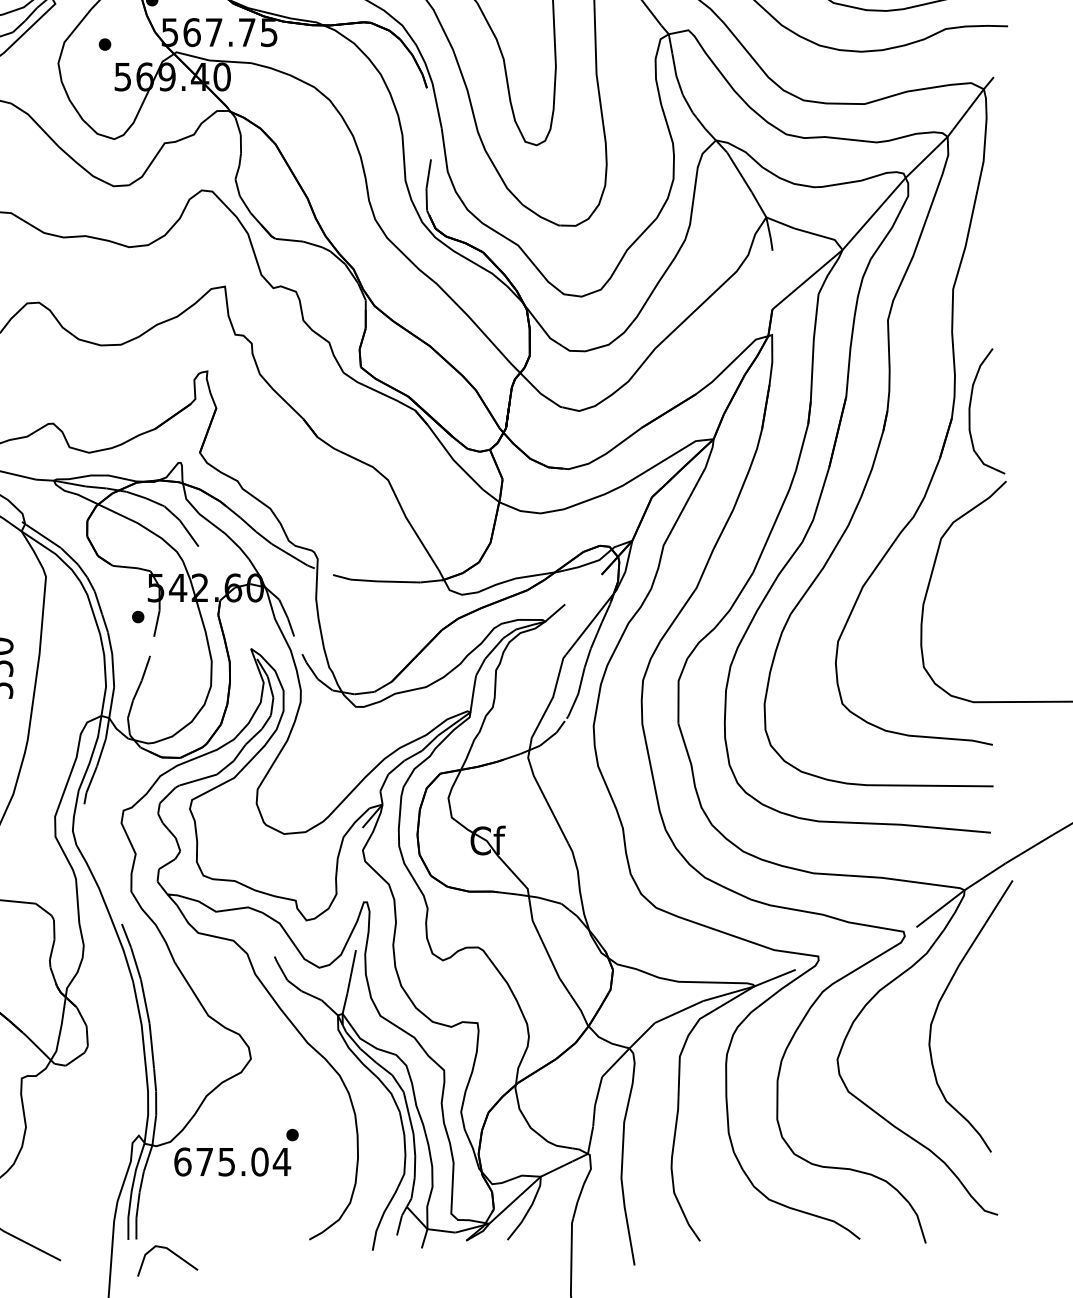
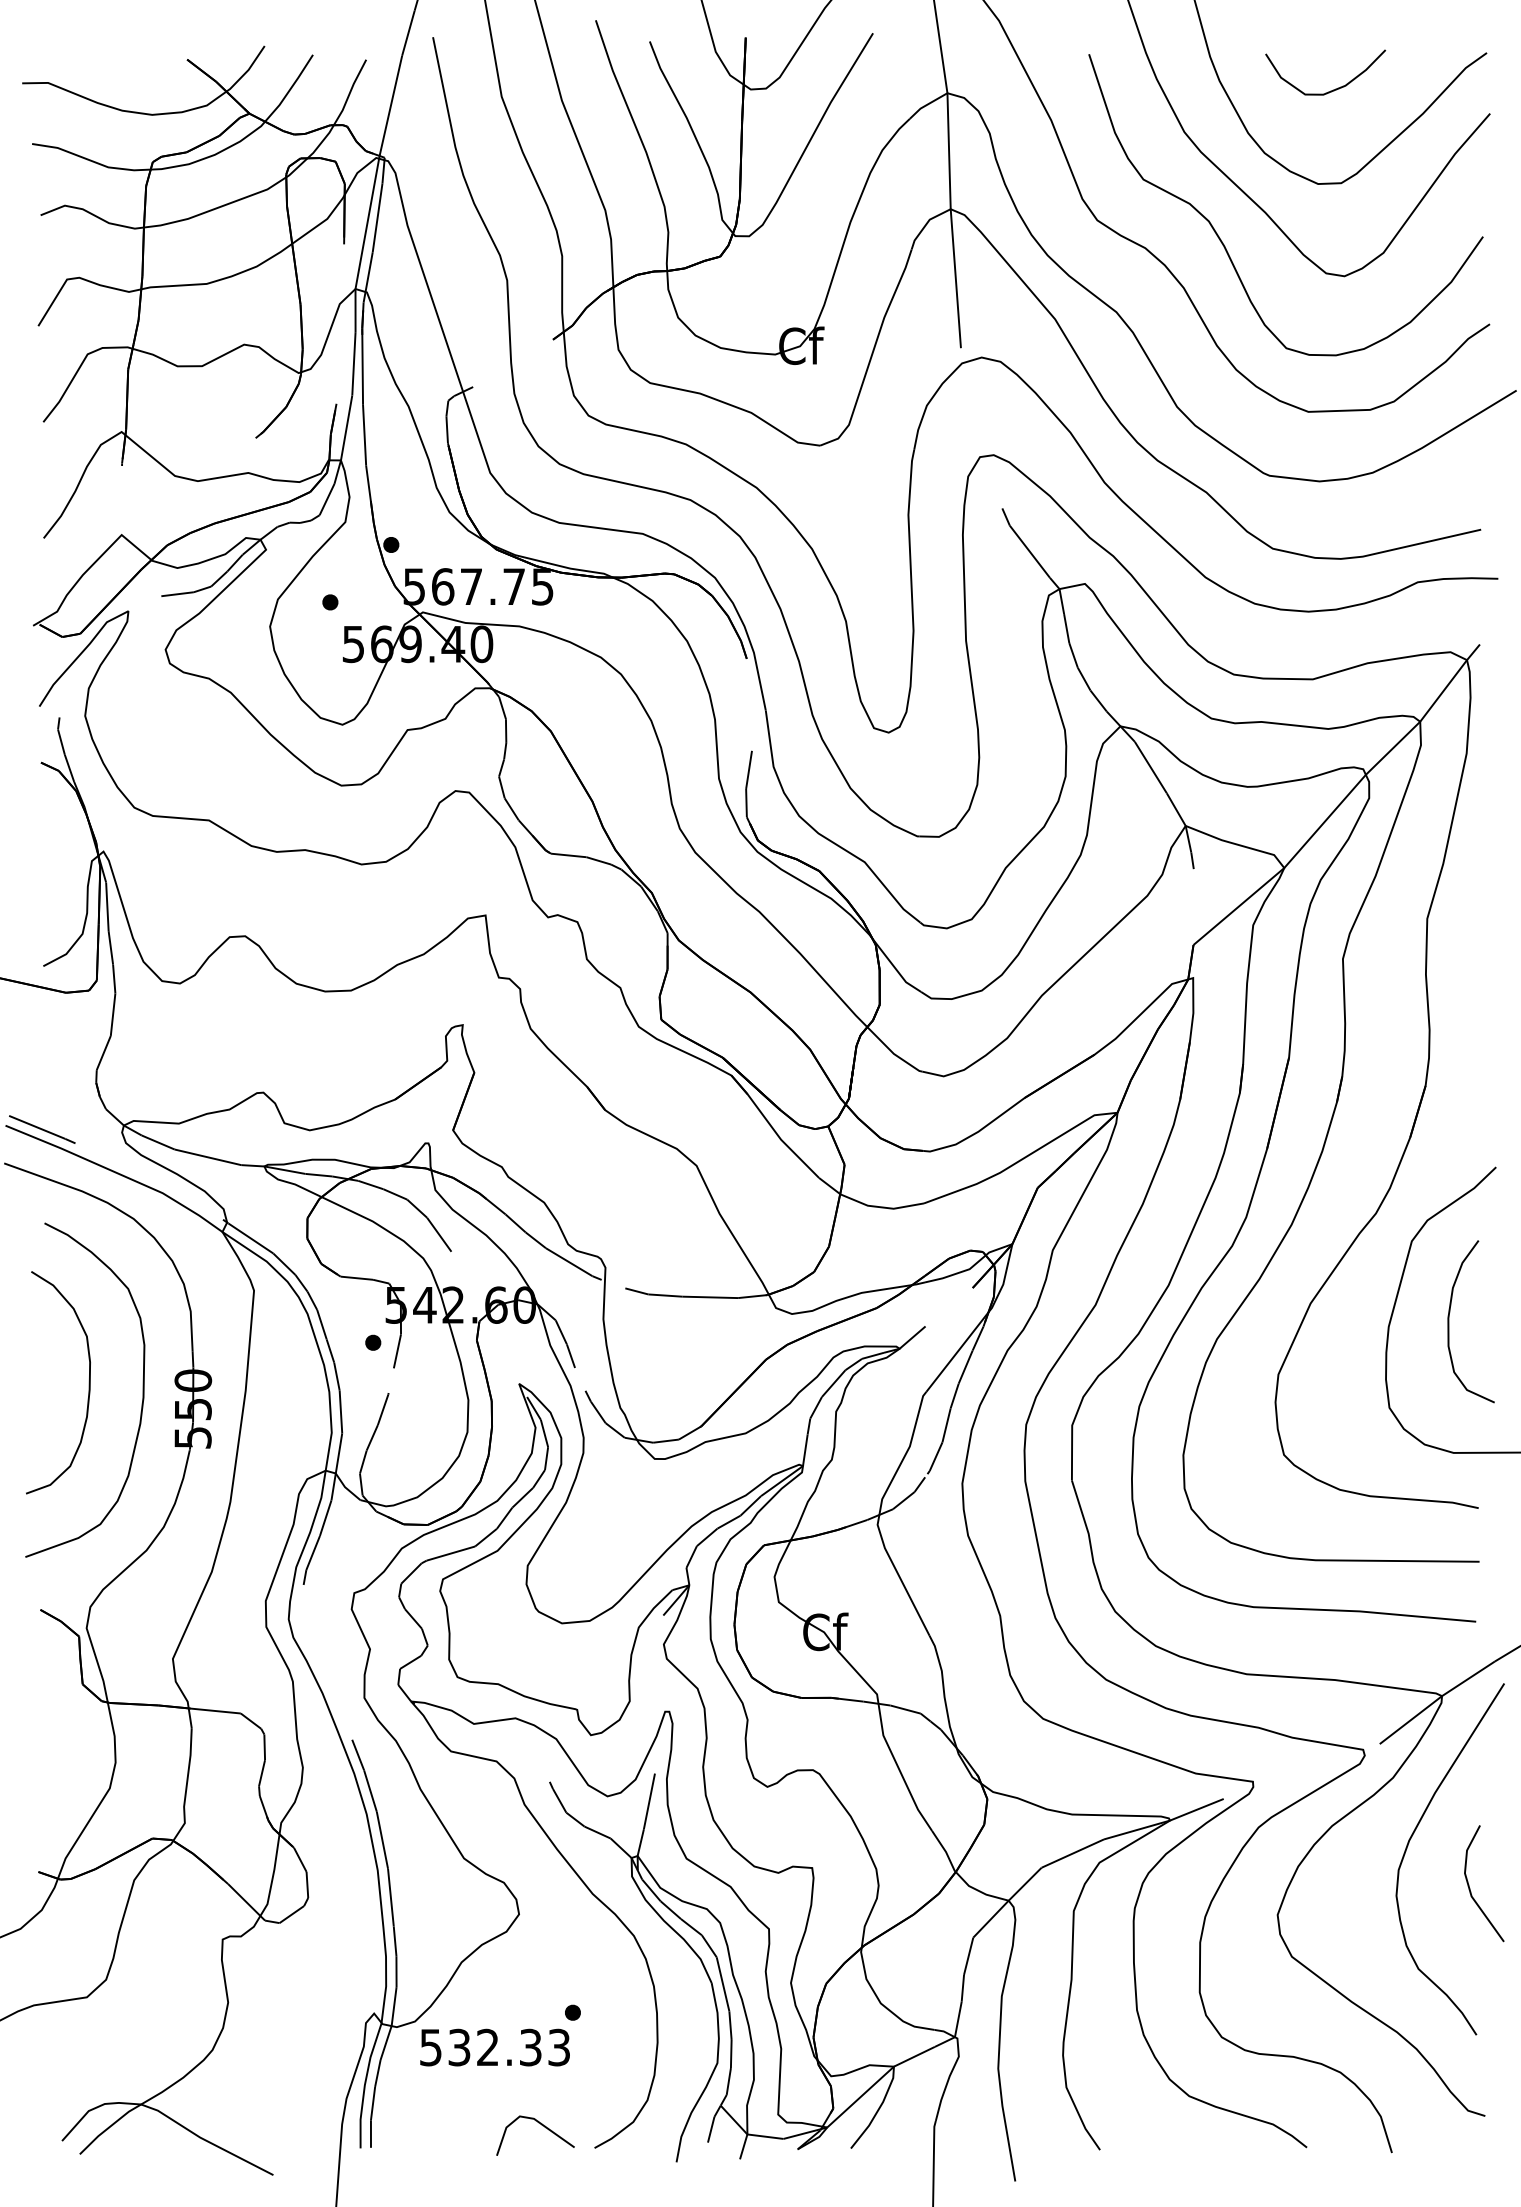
curve: (970, 411) -> (1449, 1321), moved
line: (986, 1038) -> (1470, 1888), added
text: (232, 1161) -> (495, 2047), 675.04 -> 532.33
line: (172, 1253) -> (541, 2125), moved

